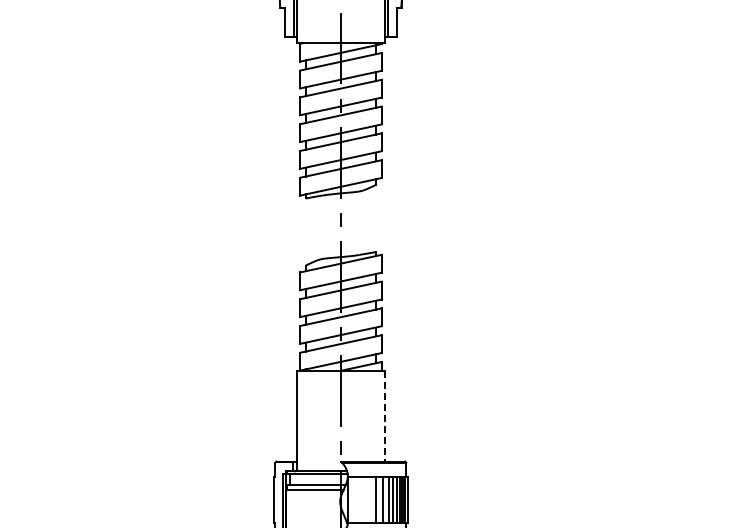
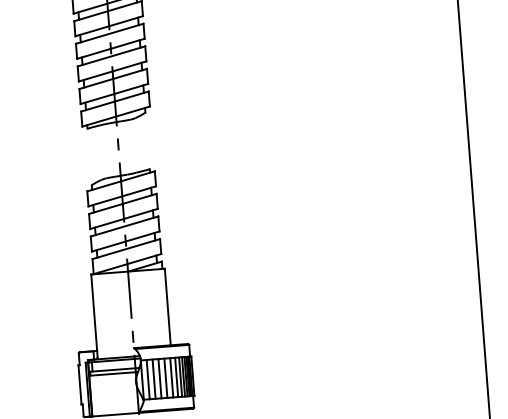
line: (384, 416) -> (167, 307), dashed -> solid
line: (354, 499) -> (147, 379), added
line: (361, 499) -> (153, 378), added
line: (368, 499) -> (159, 378), added

